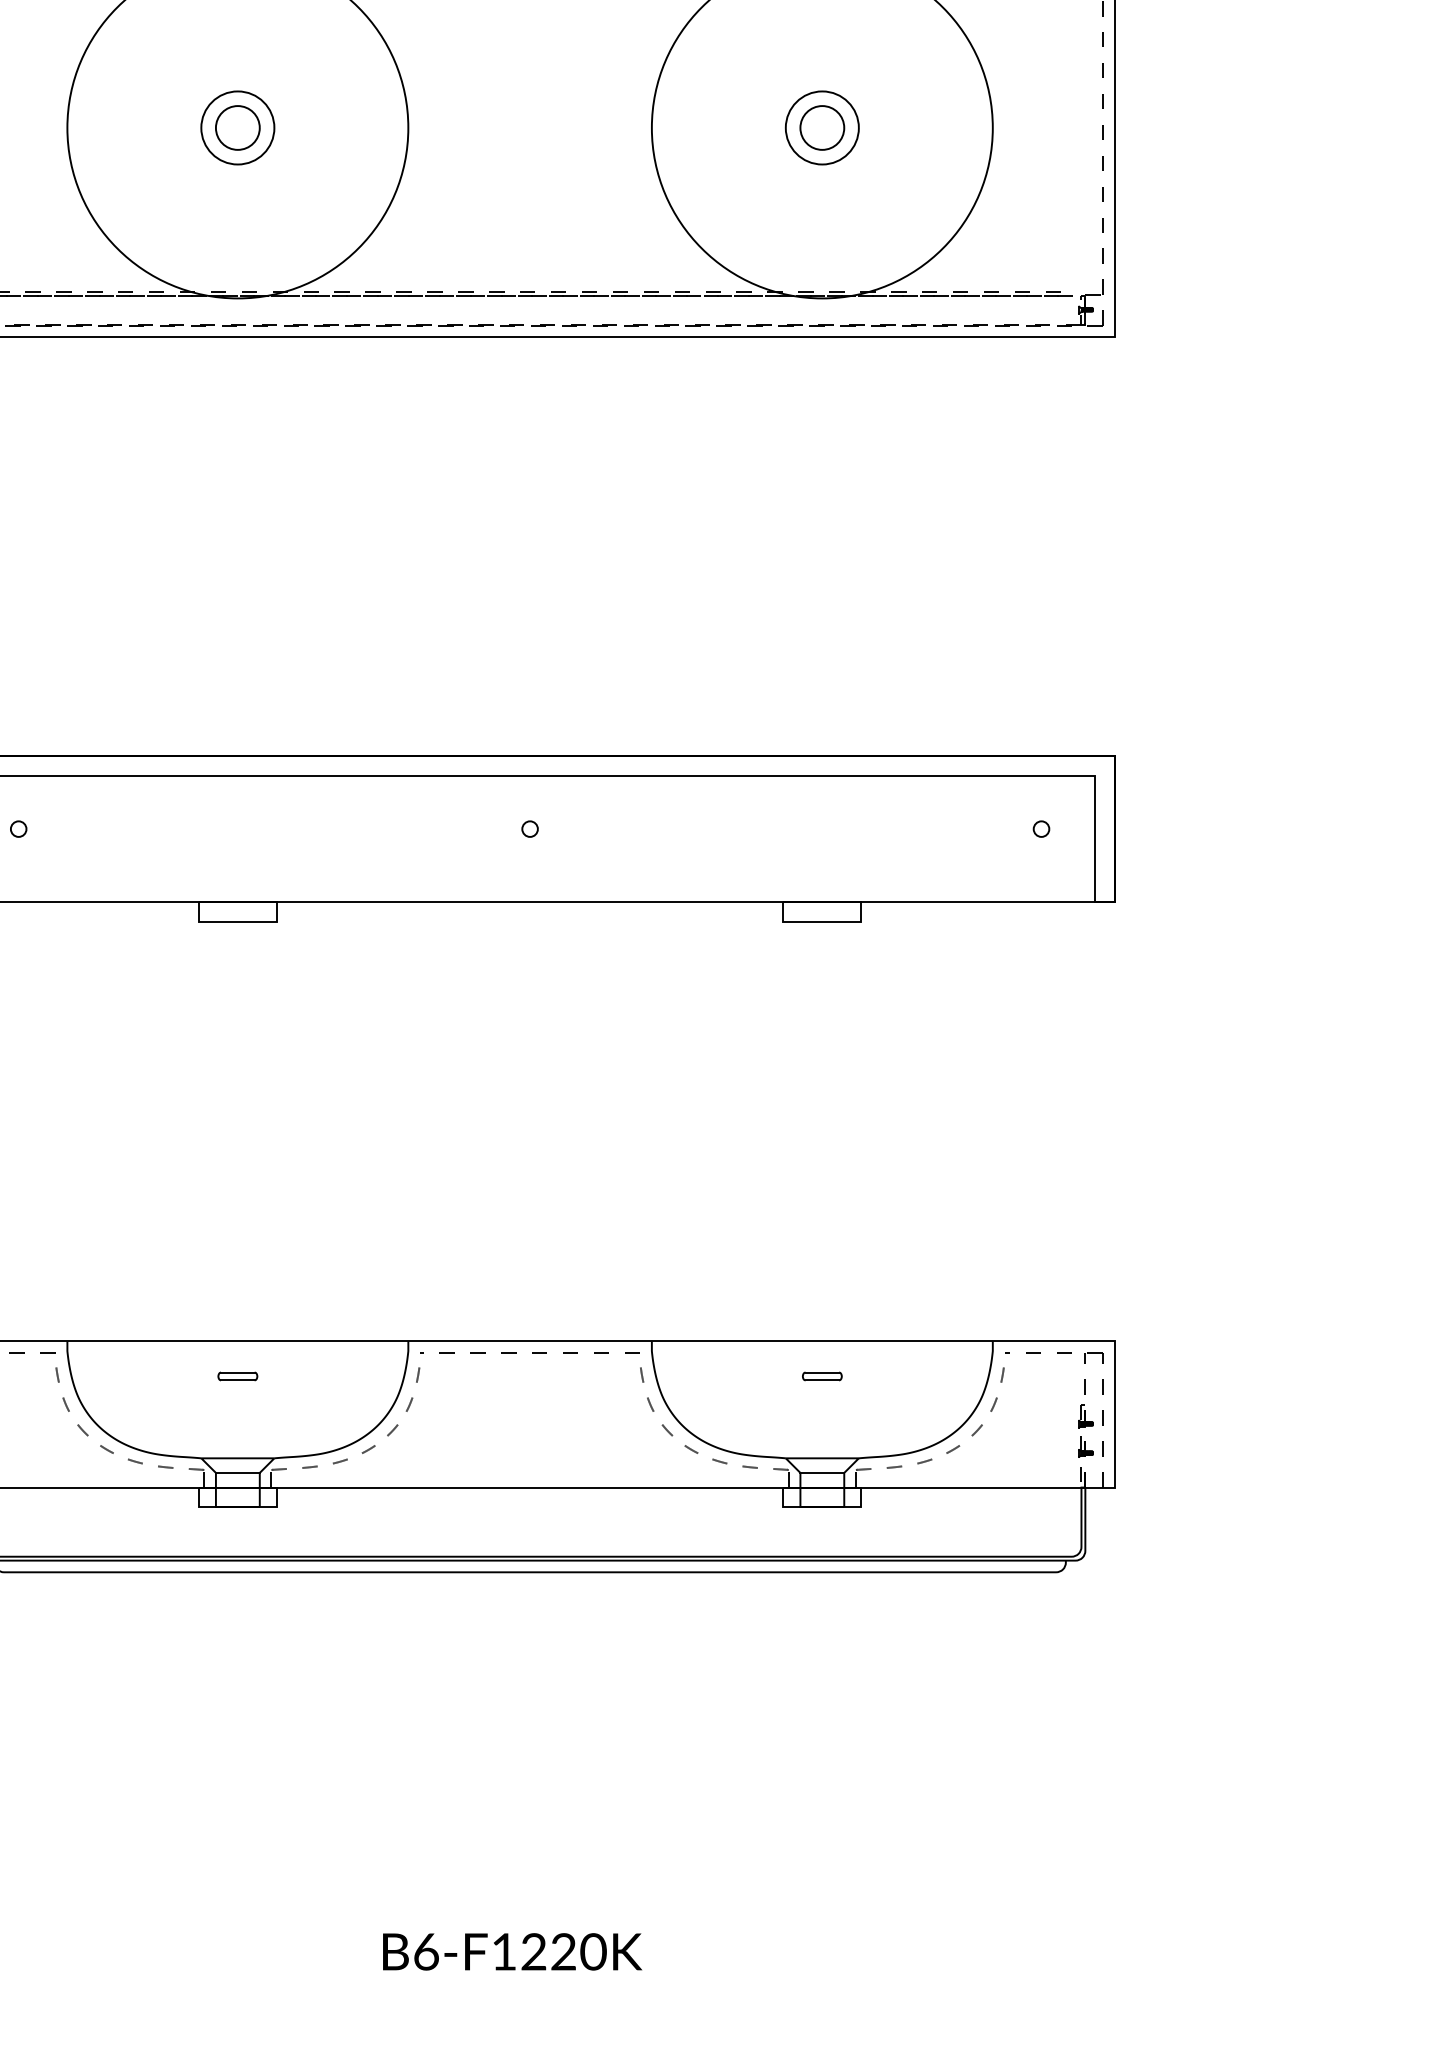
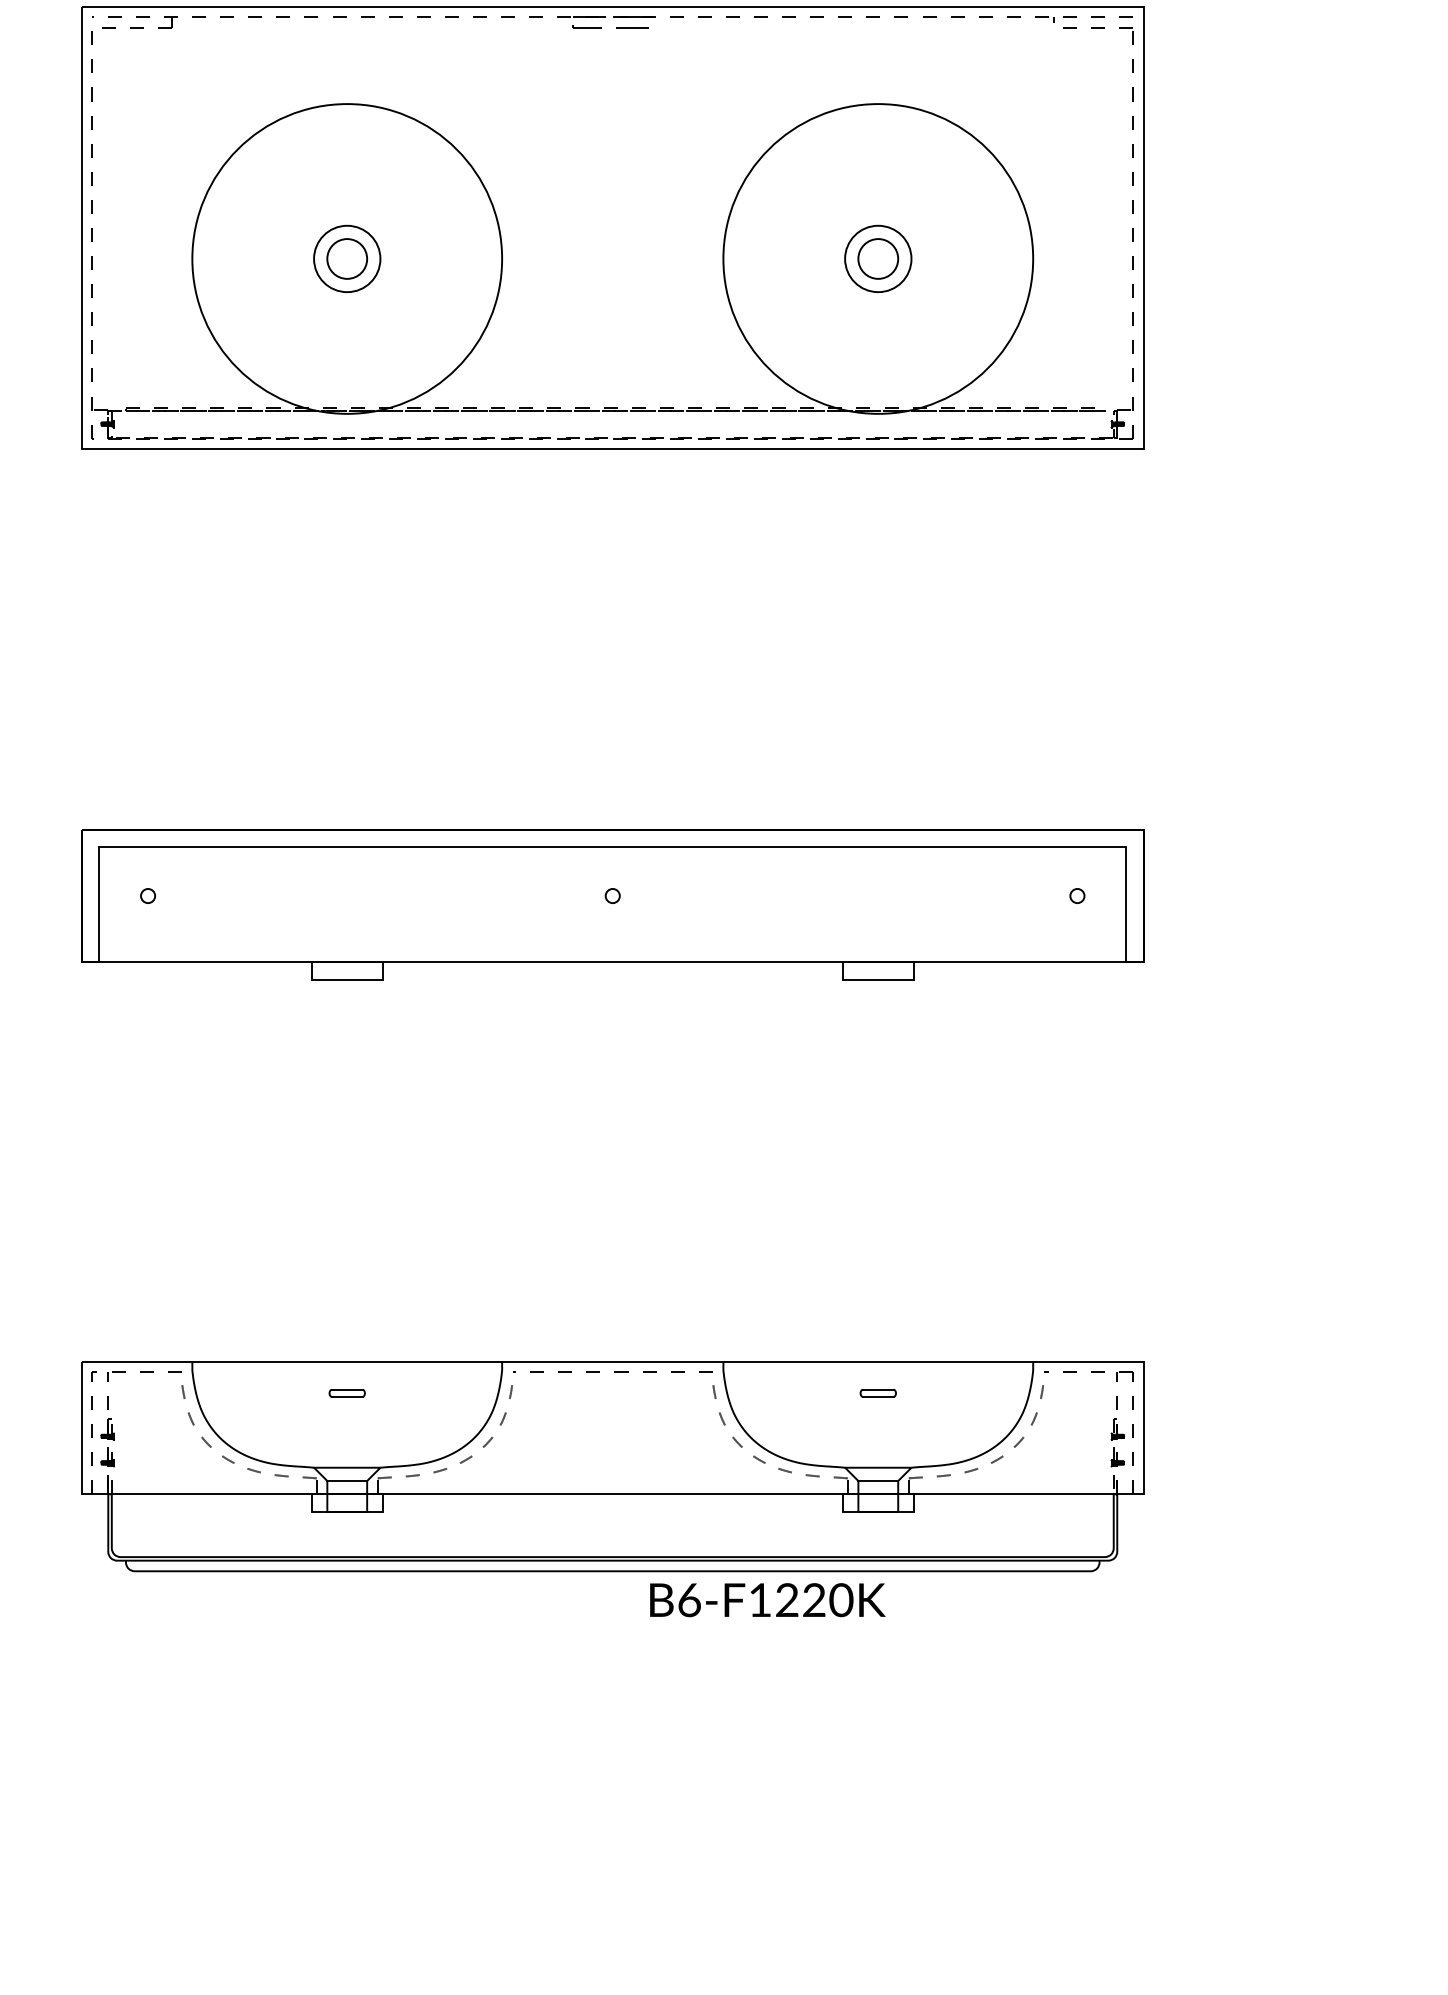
text: (512, 1952) -> (767, 1600), moved

